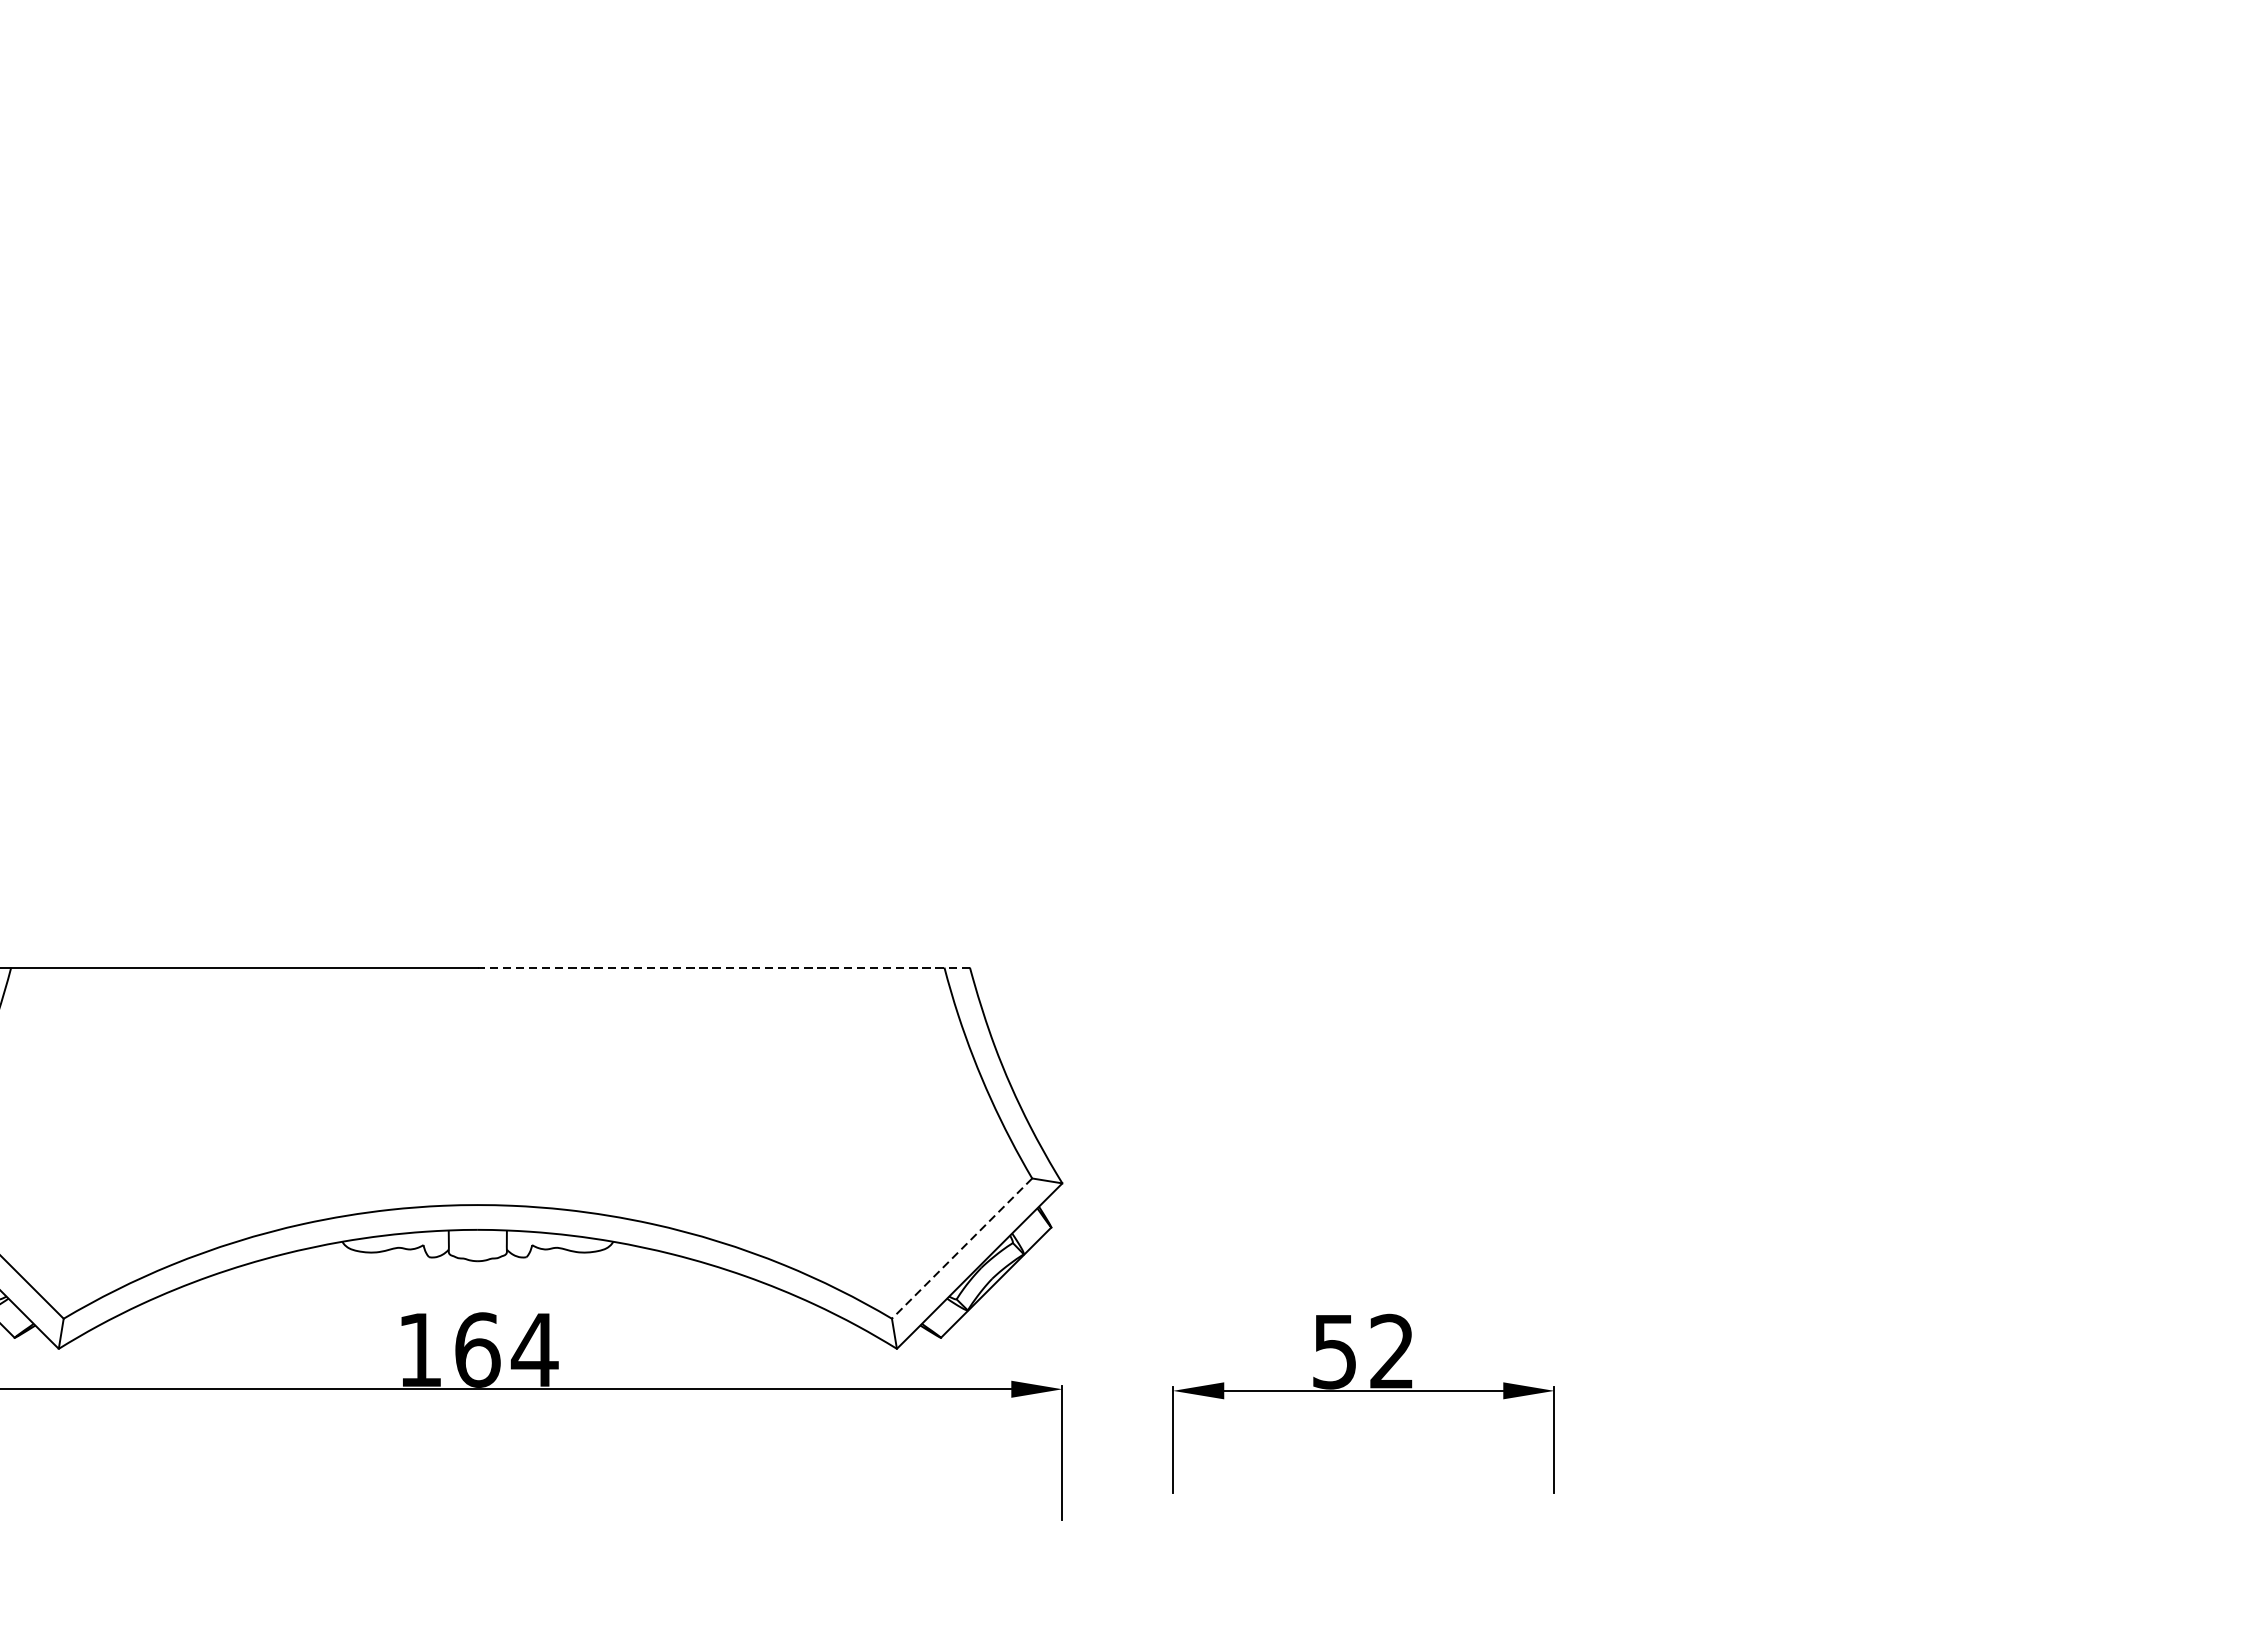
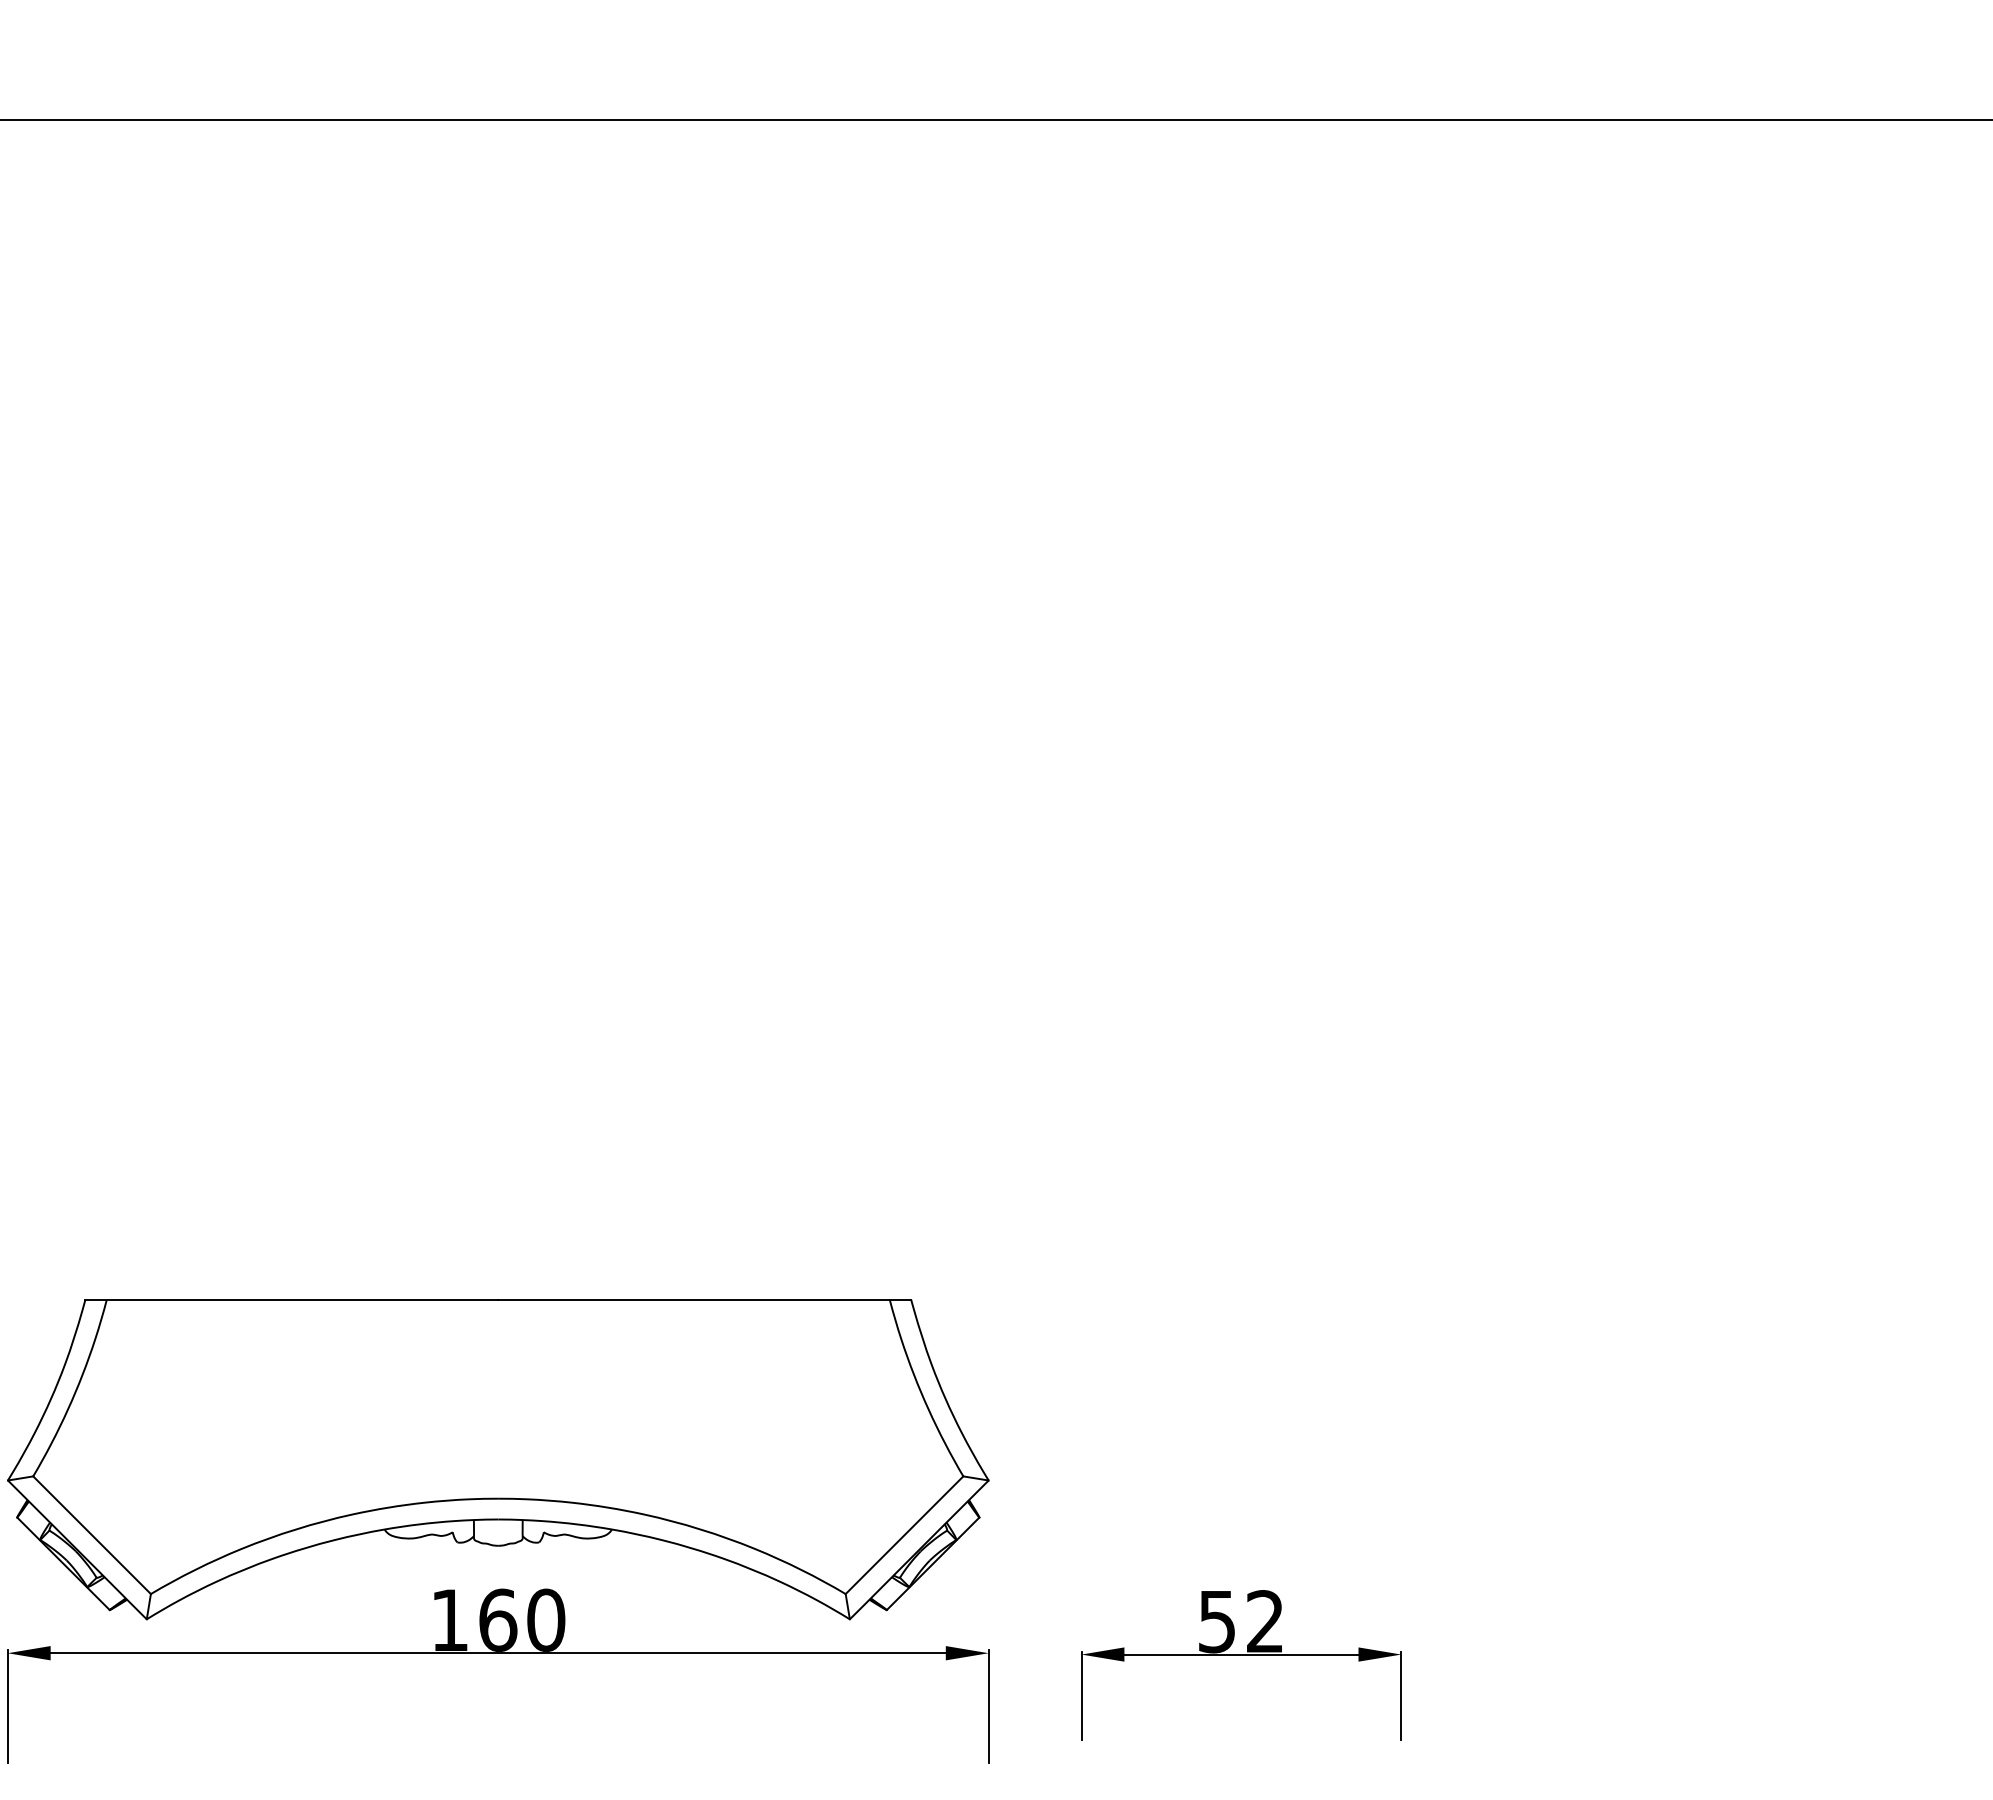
line: (723, 967) -> (704, 1299), dashed -> solid
line: (962, 1248) -> (904, 1535), dashed -> solid
text: (535, 1349) -> (546, 1619), 164 -> 160

